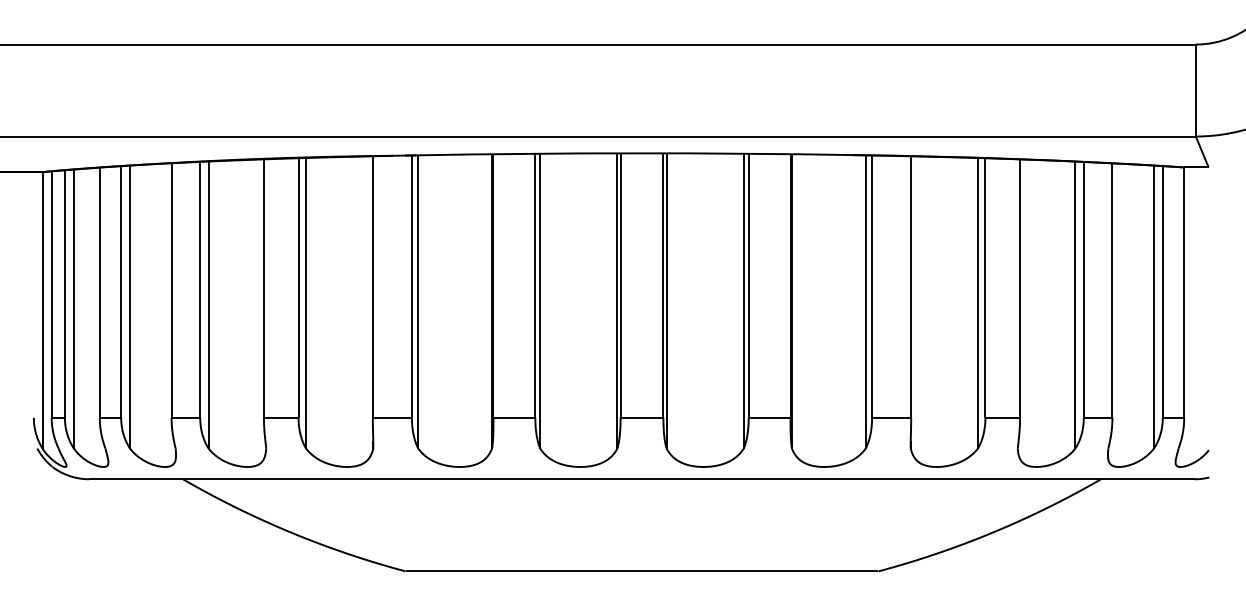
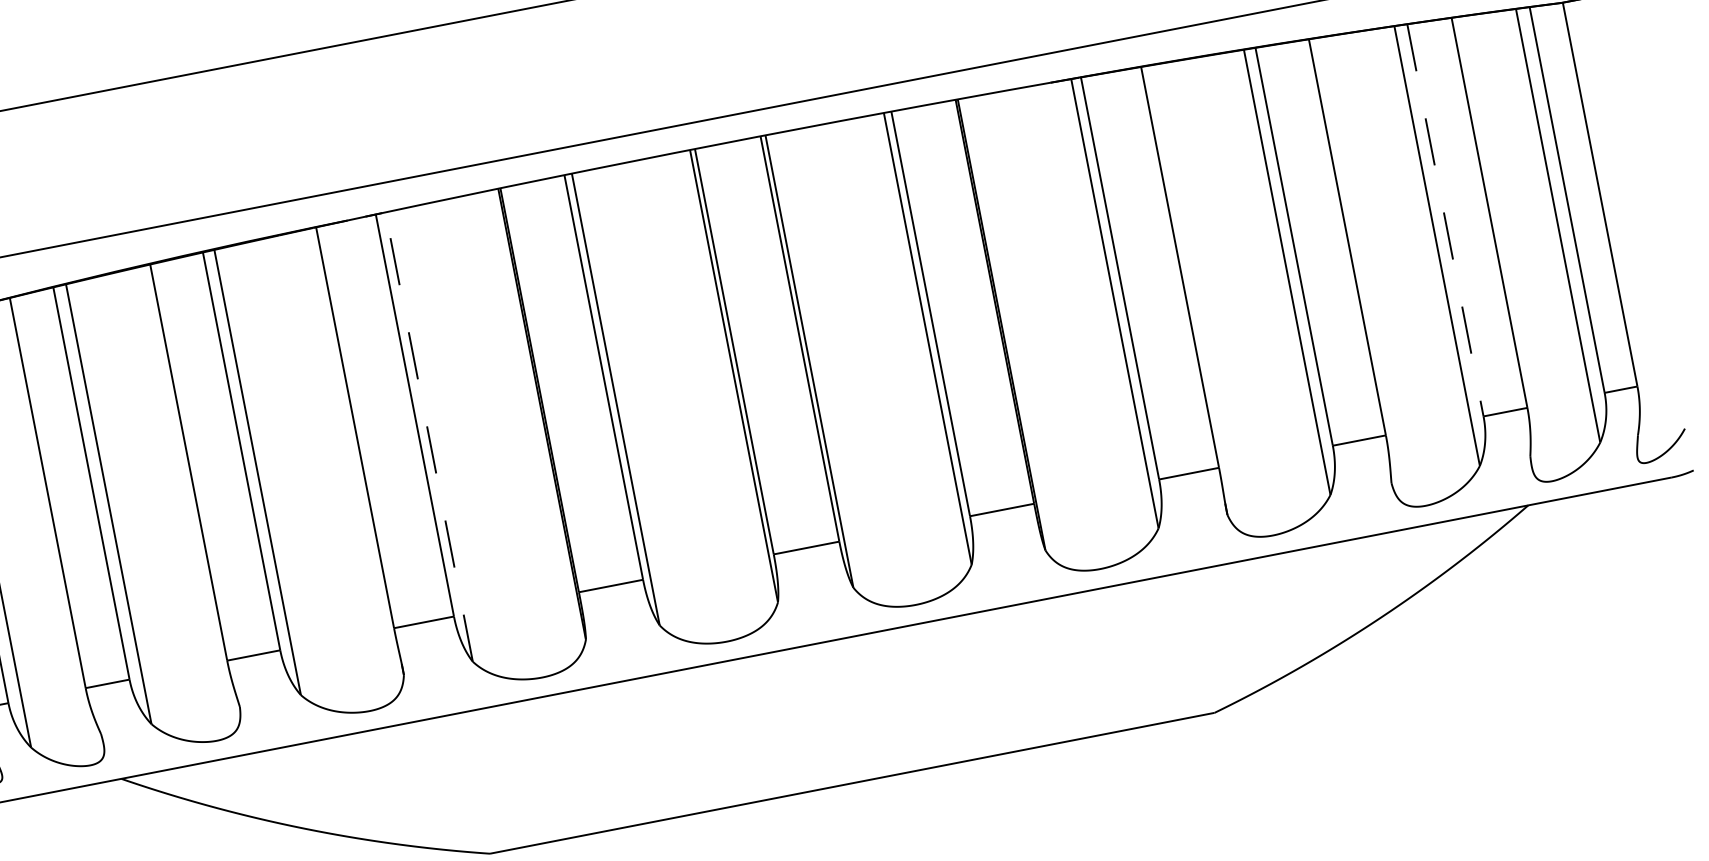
line: (1083, 289) -> (1444, 219), solid -> dashed
line: (418, 301) -> (429, 436), solid -> dashed

